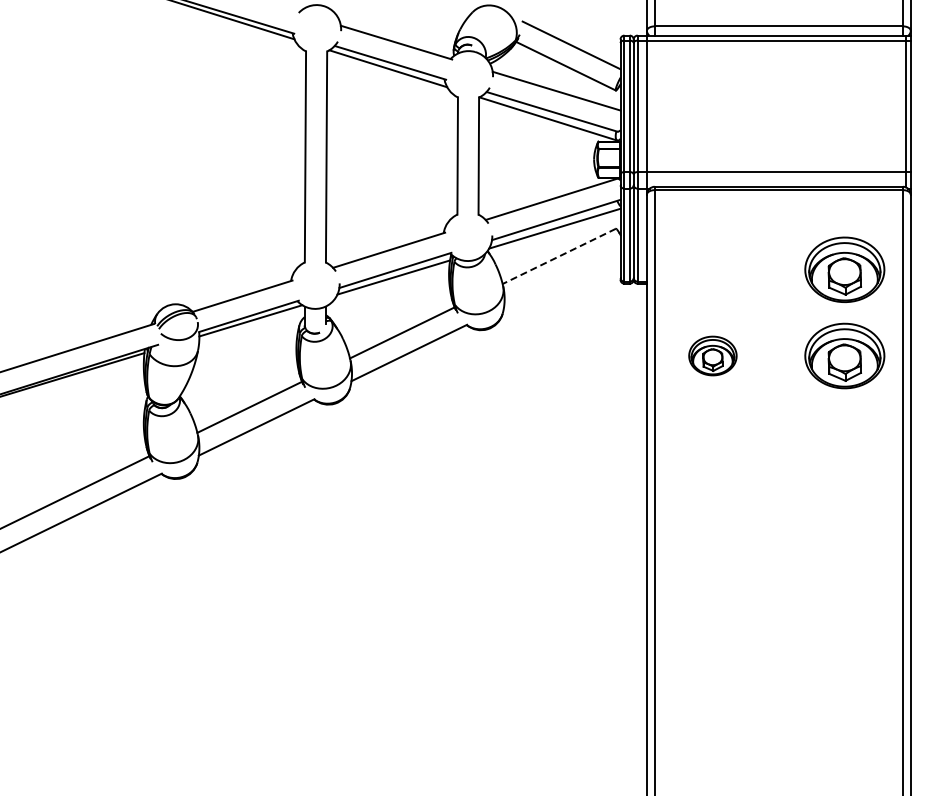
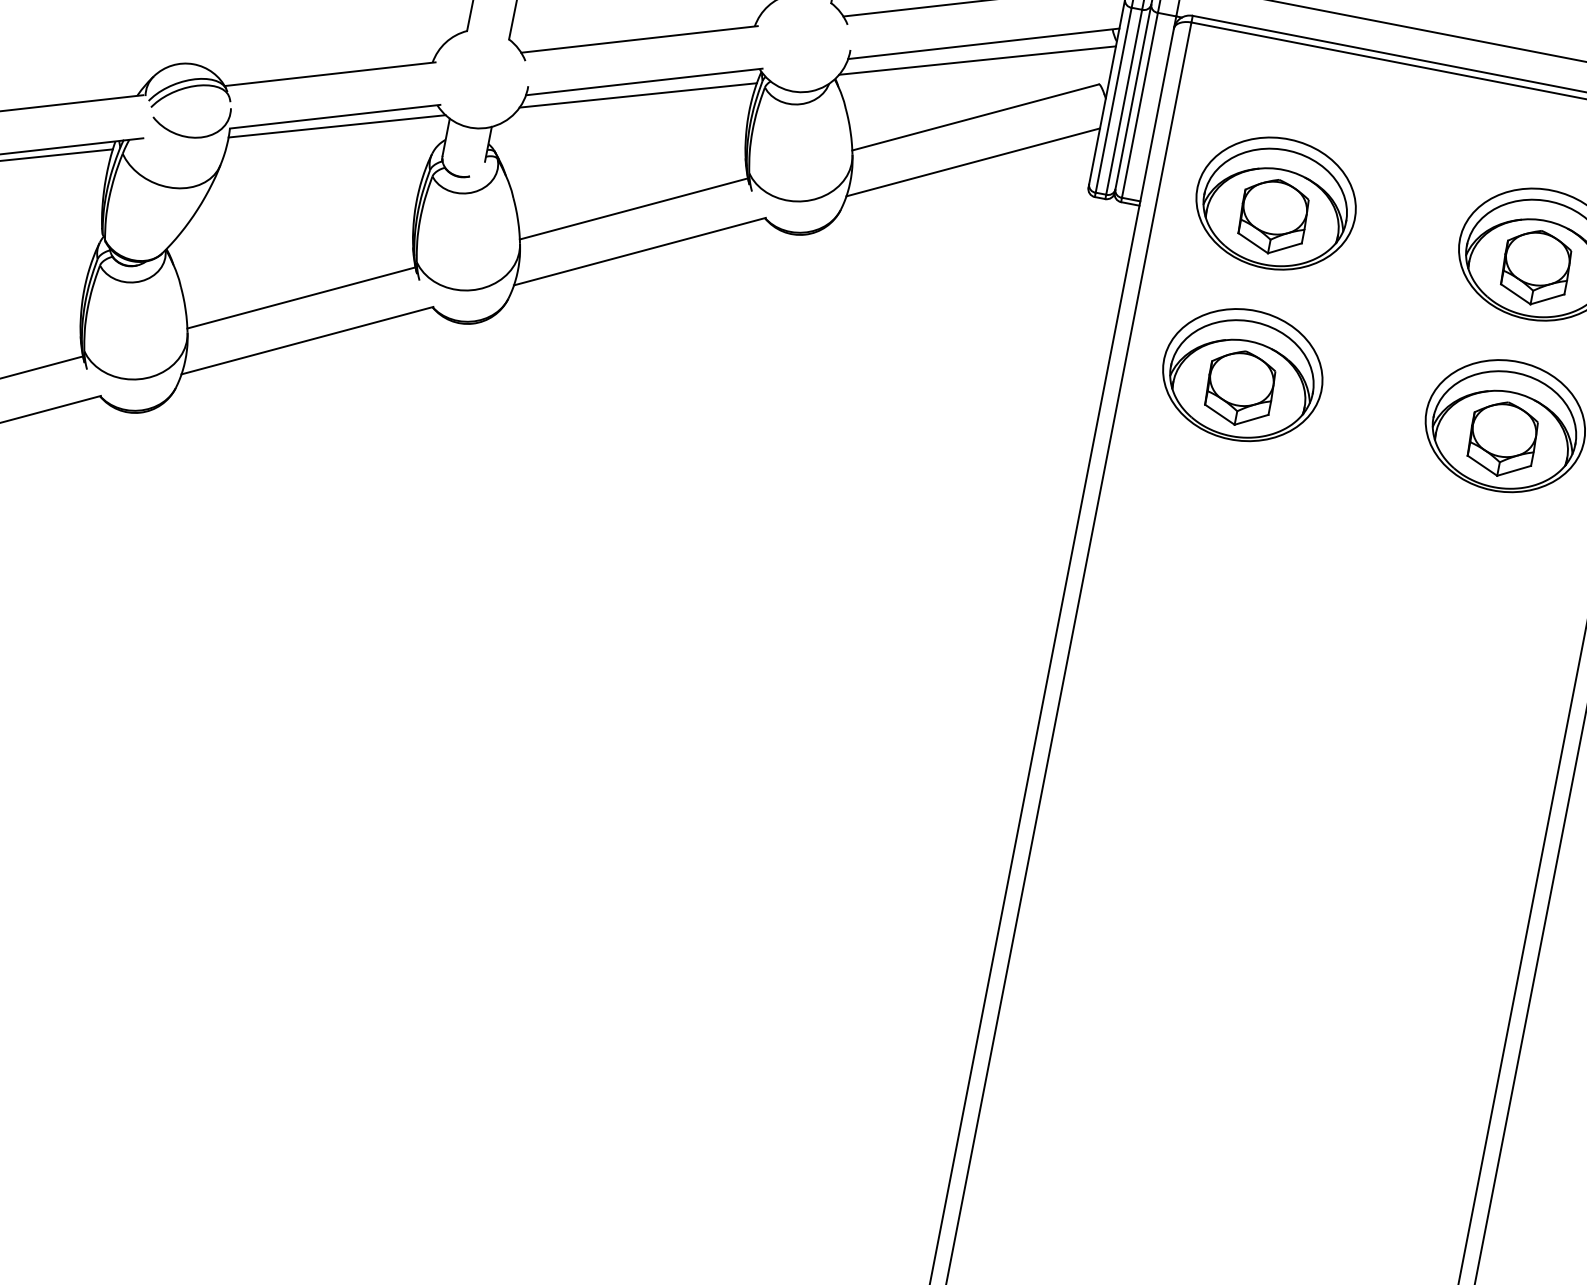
line: (558, 256) -> (974, 117), dashed -> solid
part: (712, 269) -> (1275, 202), added
line: (562, 278) -> (973, 162), added
part: (712, 355) -> (1242, 373), size x1.67

